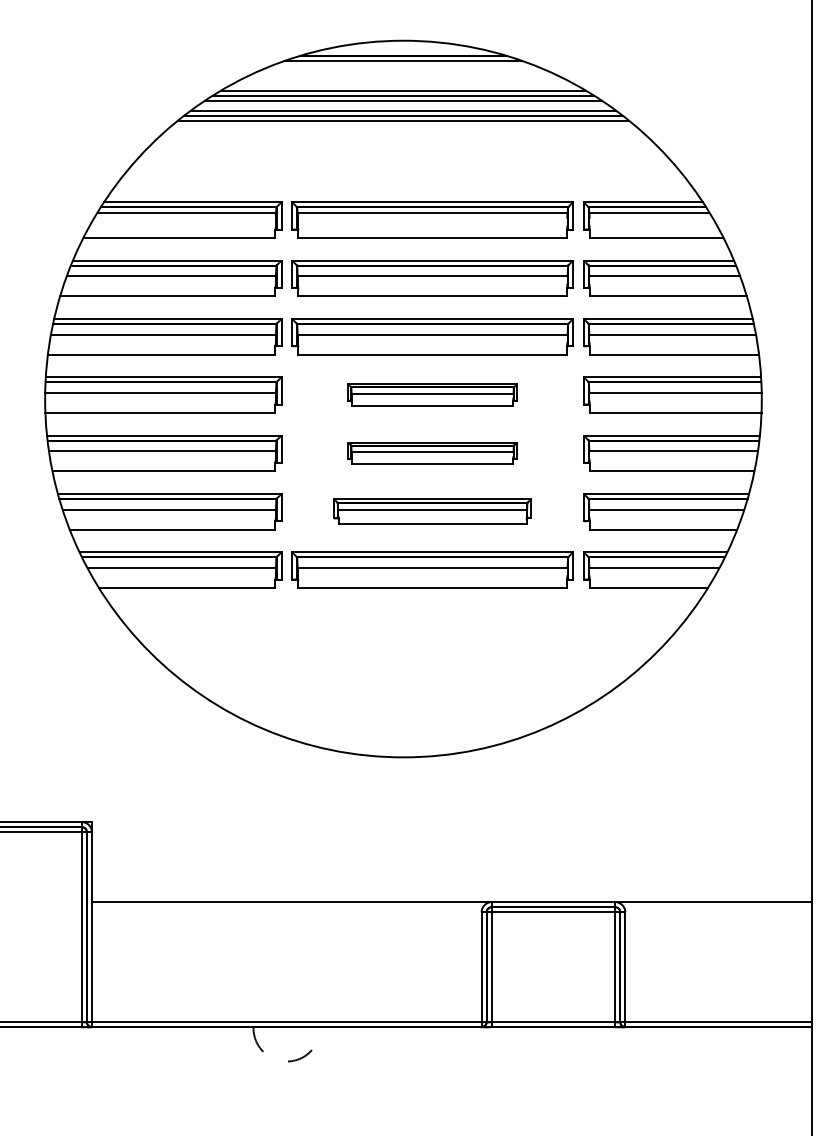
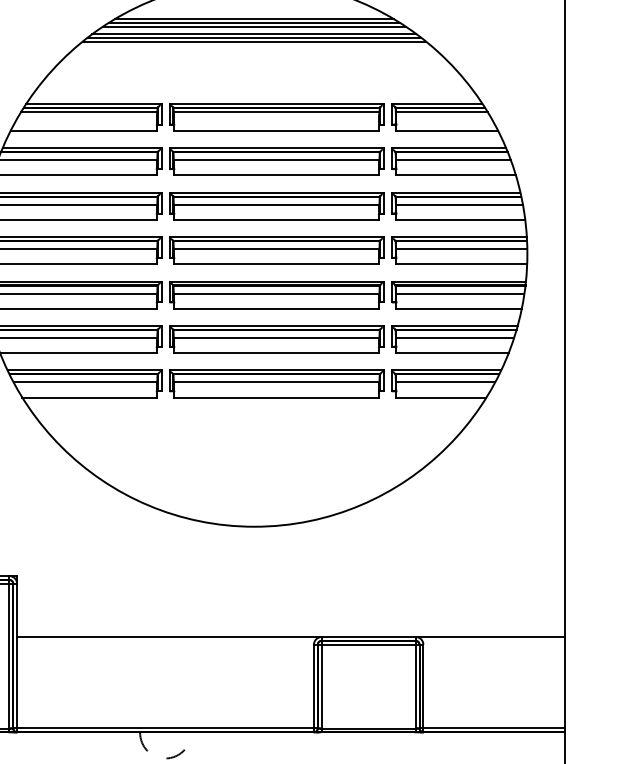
part: (432, 394) -> (276, 250), size x1.67
part: (432, 453) -> (276, 295), size x1.67
part: (432, 511) -> (276, 339), size x1.43

